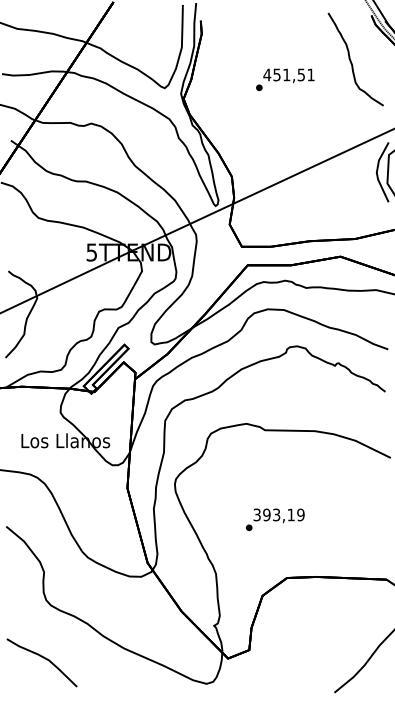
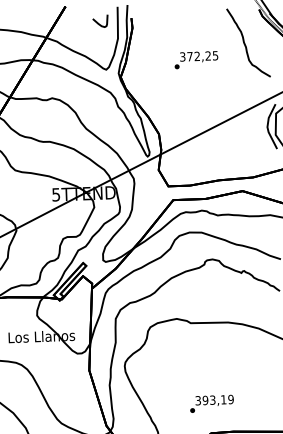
curve: (156, 25) -> (98, 22), added
text: (288, 74) -> (198, 56), 451,51 -> 372,25
text: (275, 519) -> (212, 403), moved

